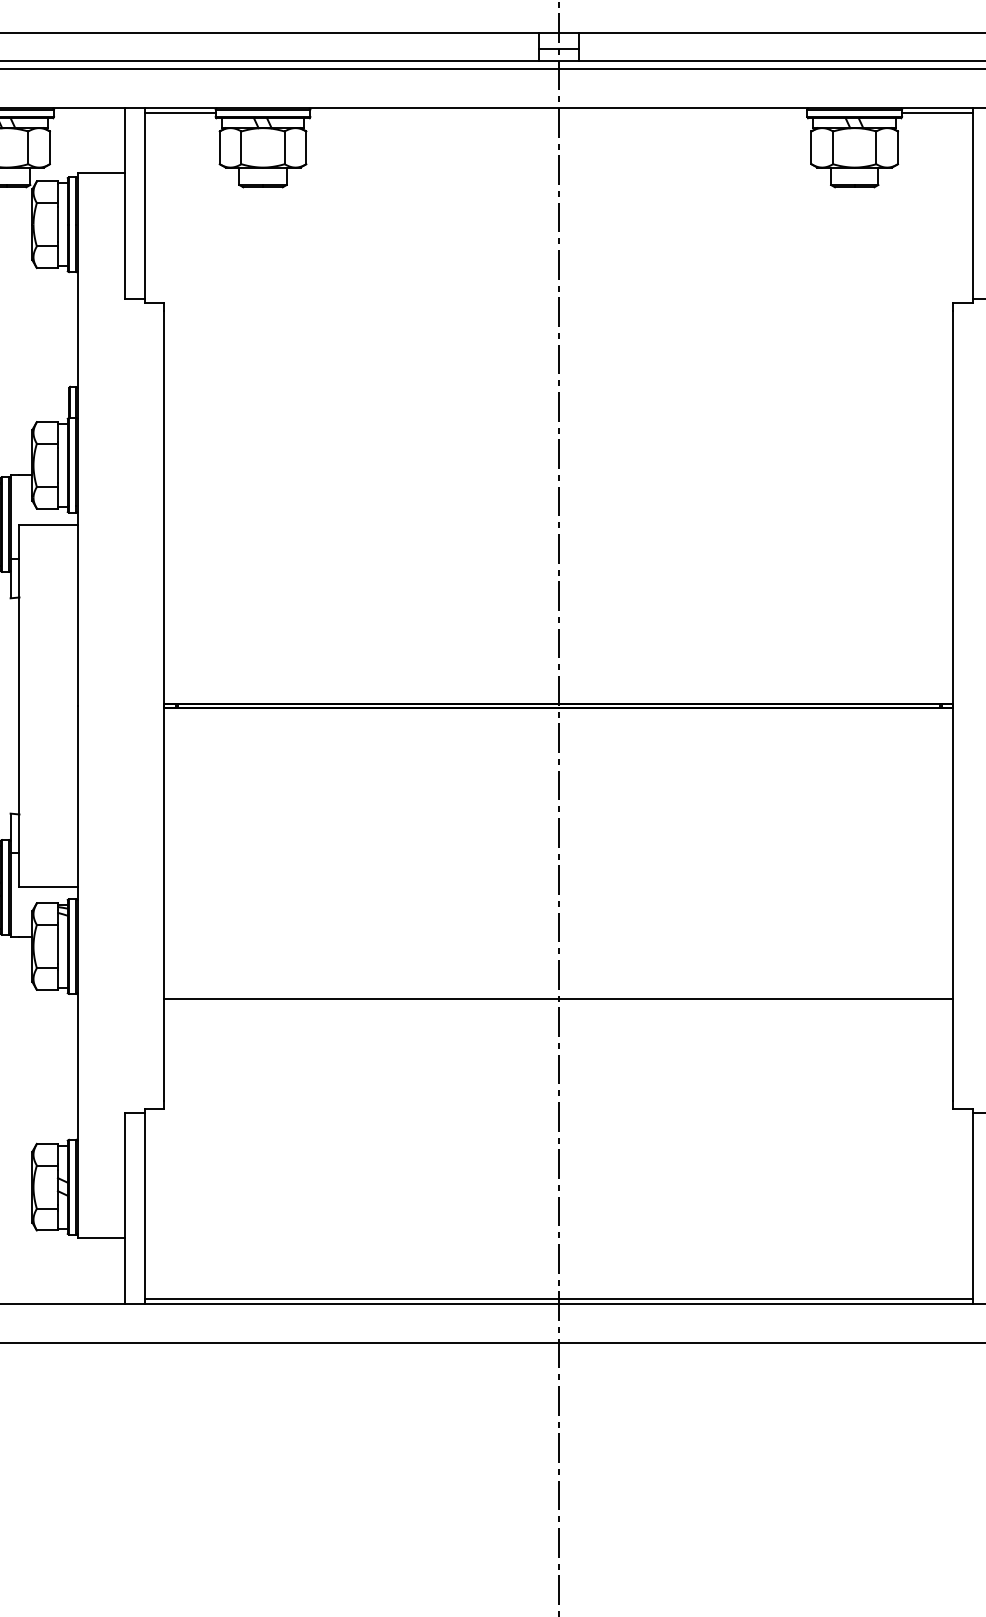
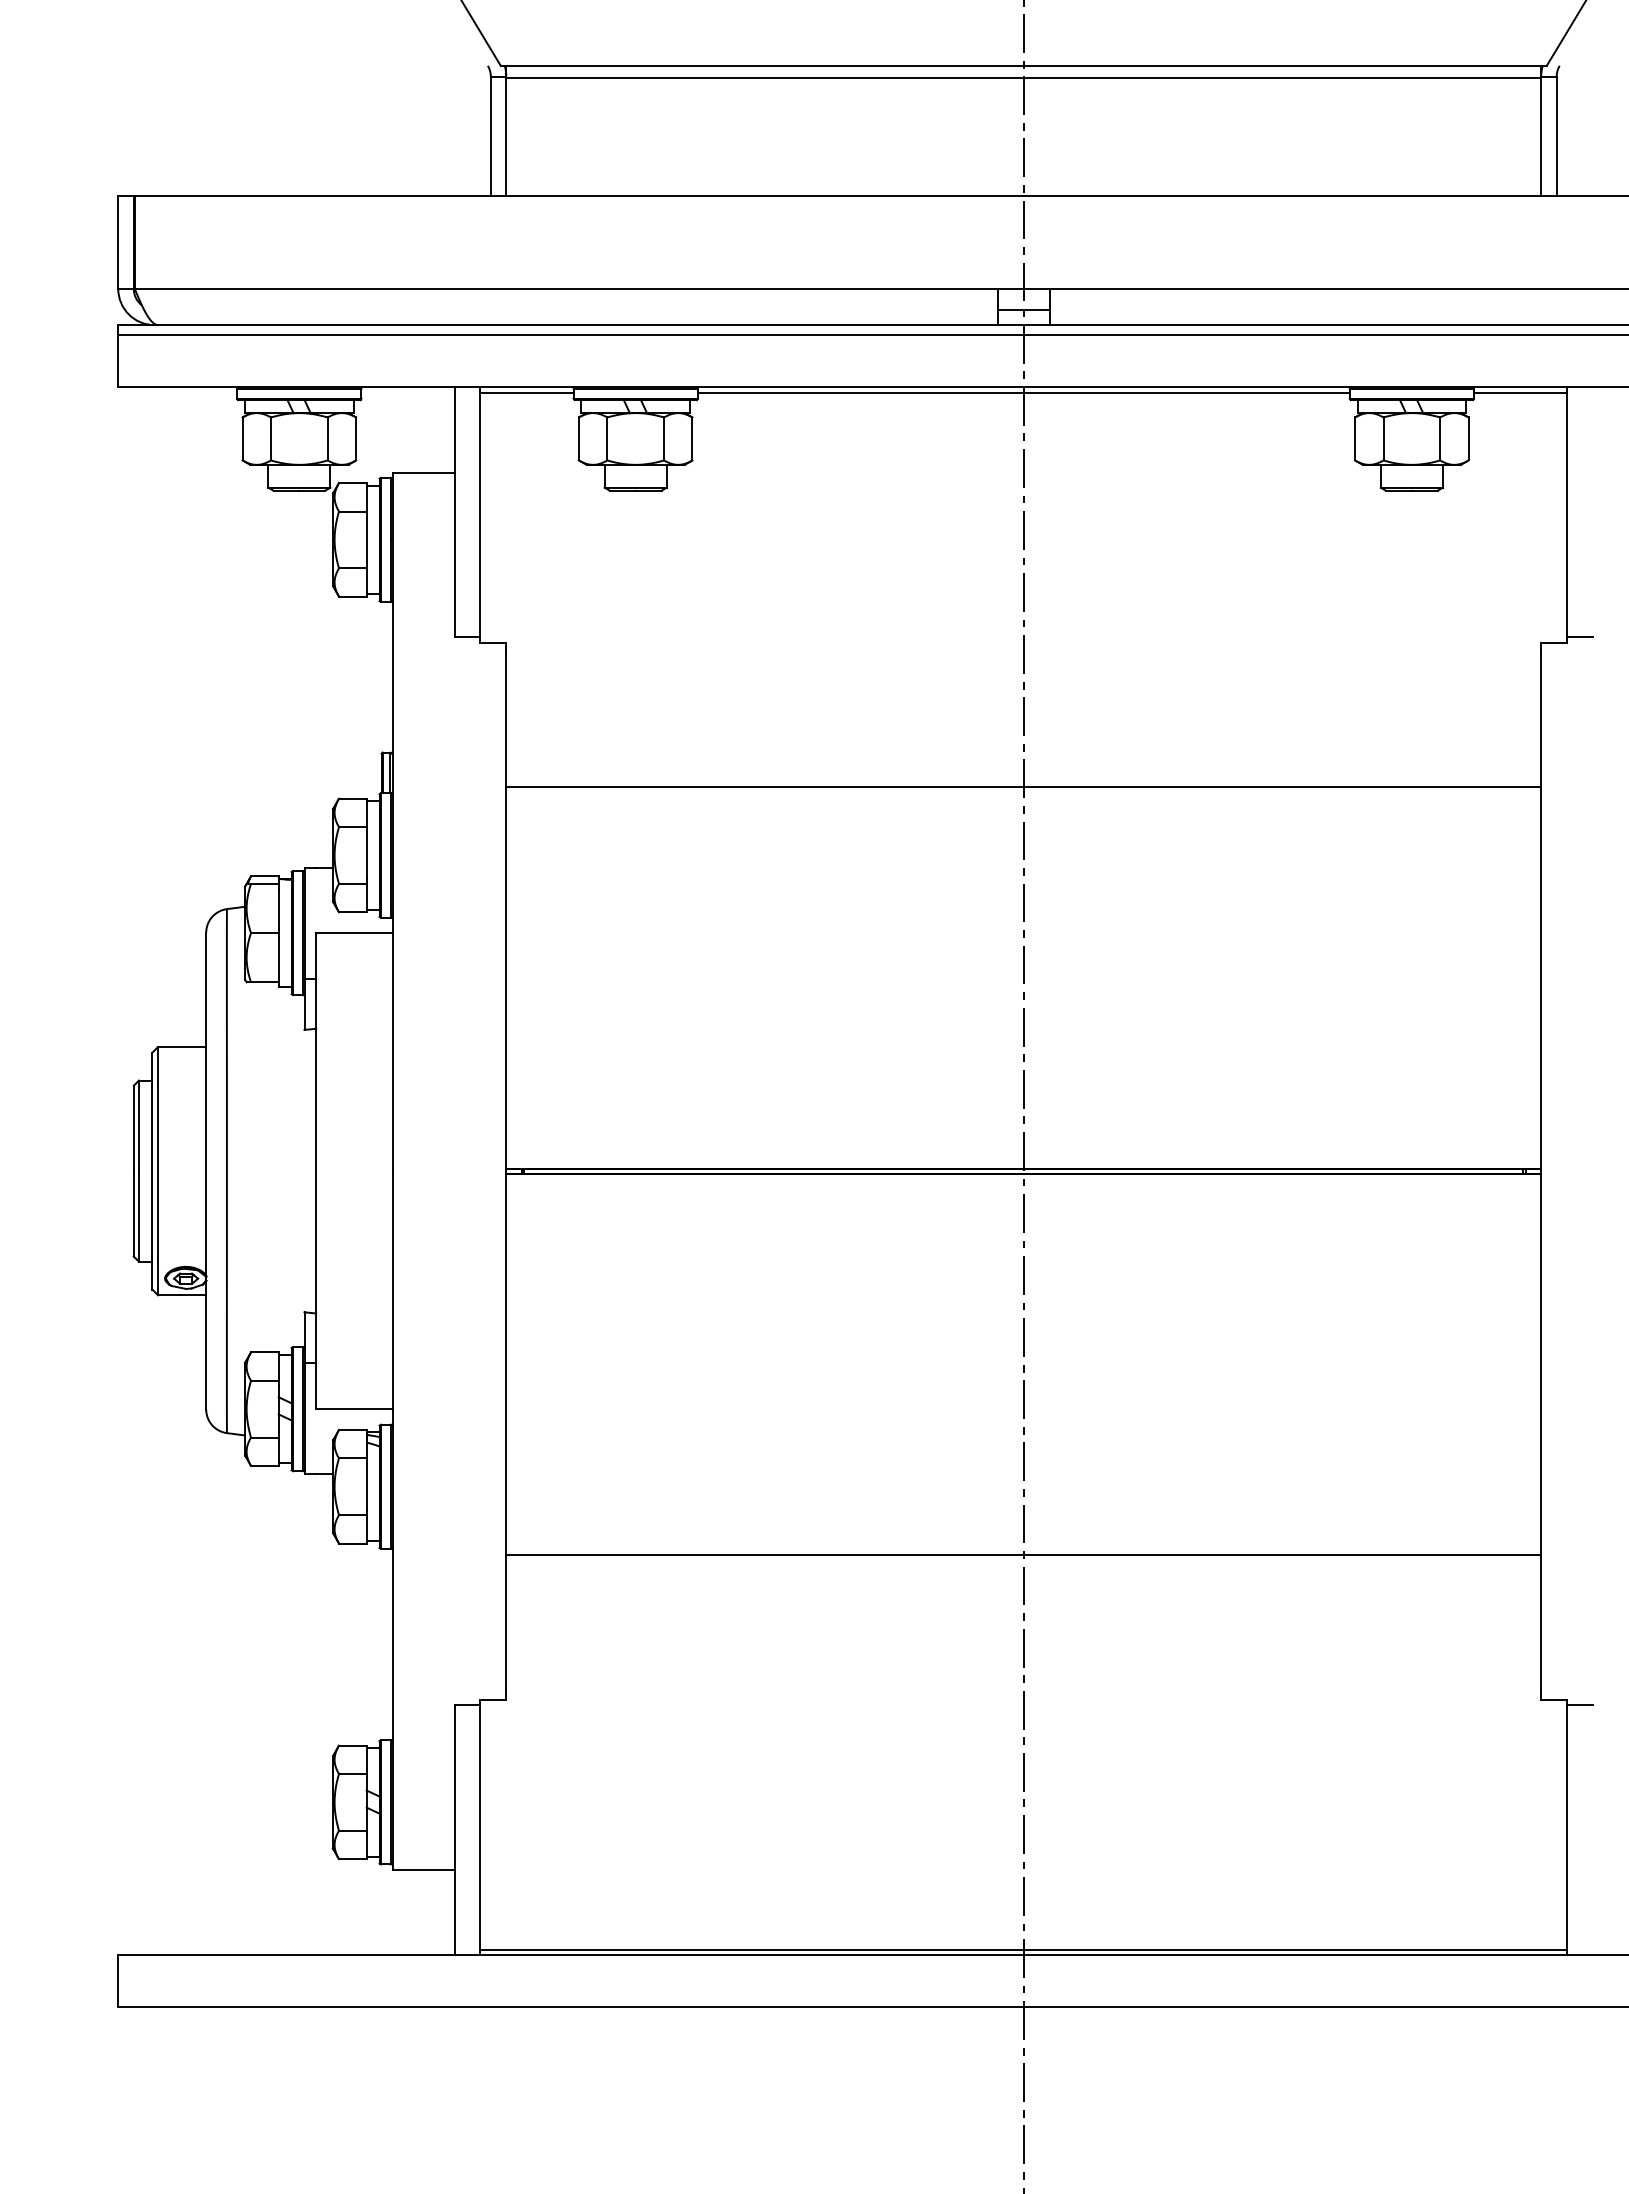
line: (558, 112) -> (1023, 392), added
line: (558, 413) -> (1023, 787), added

